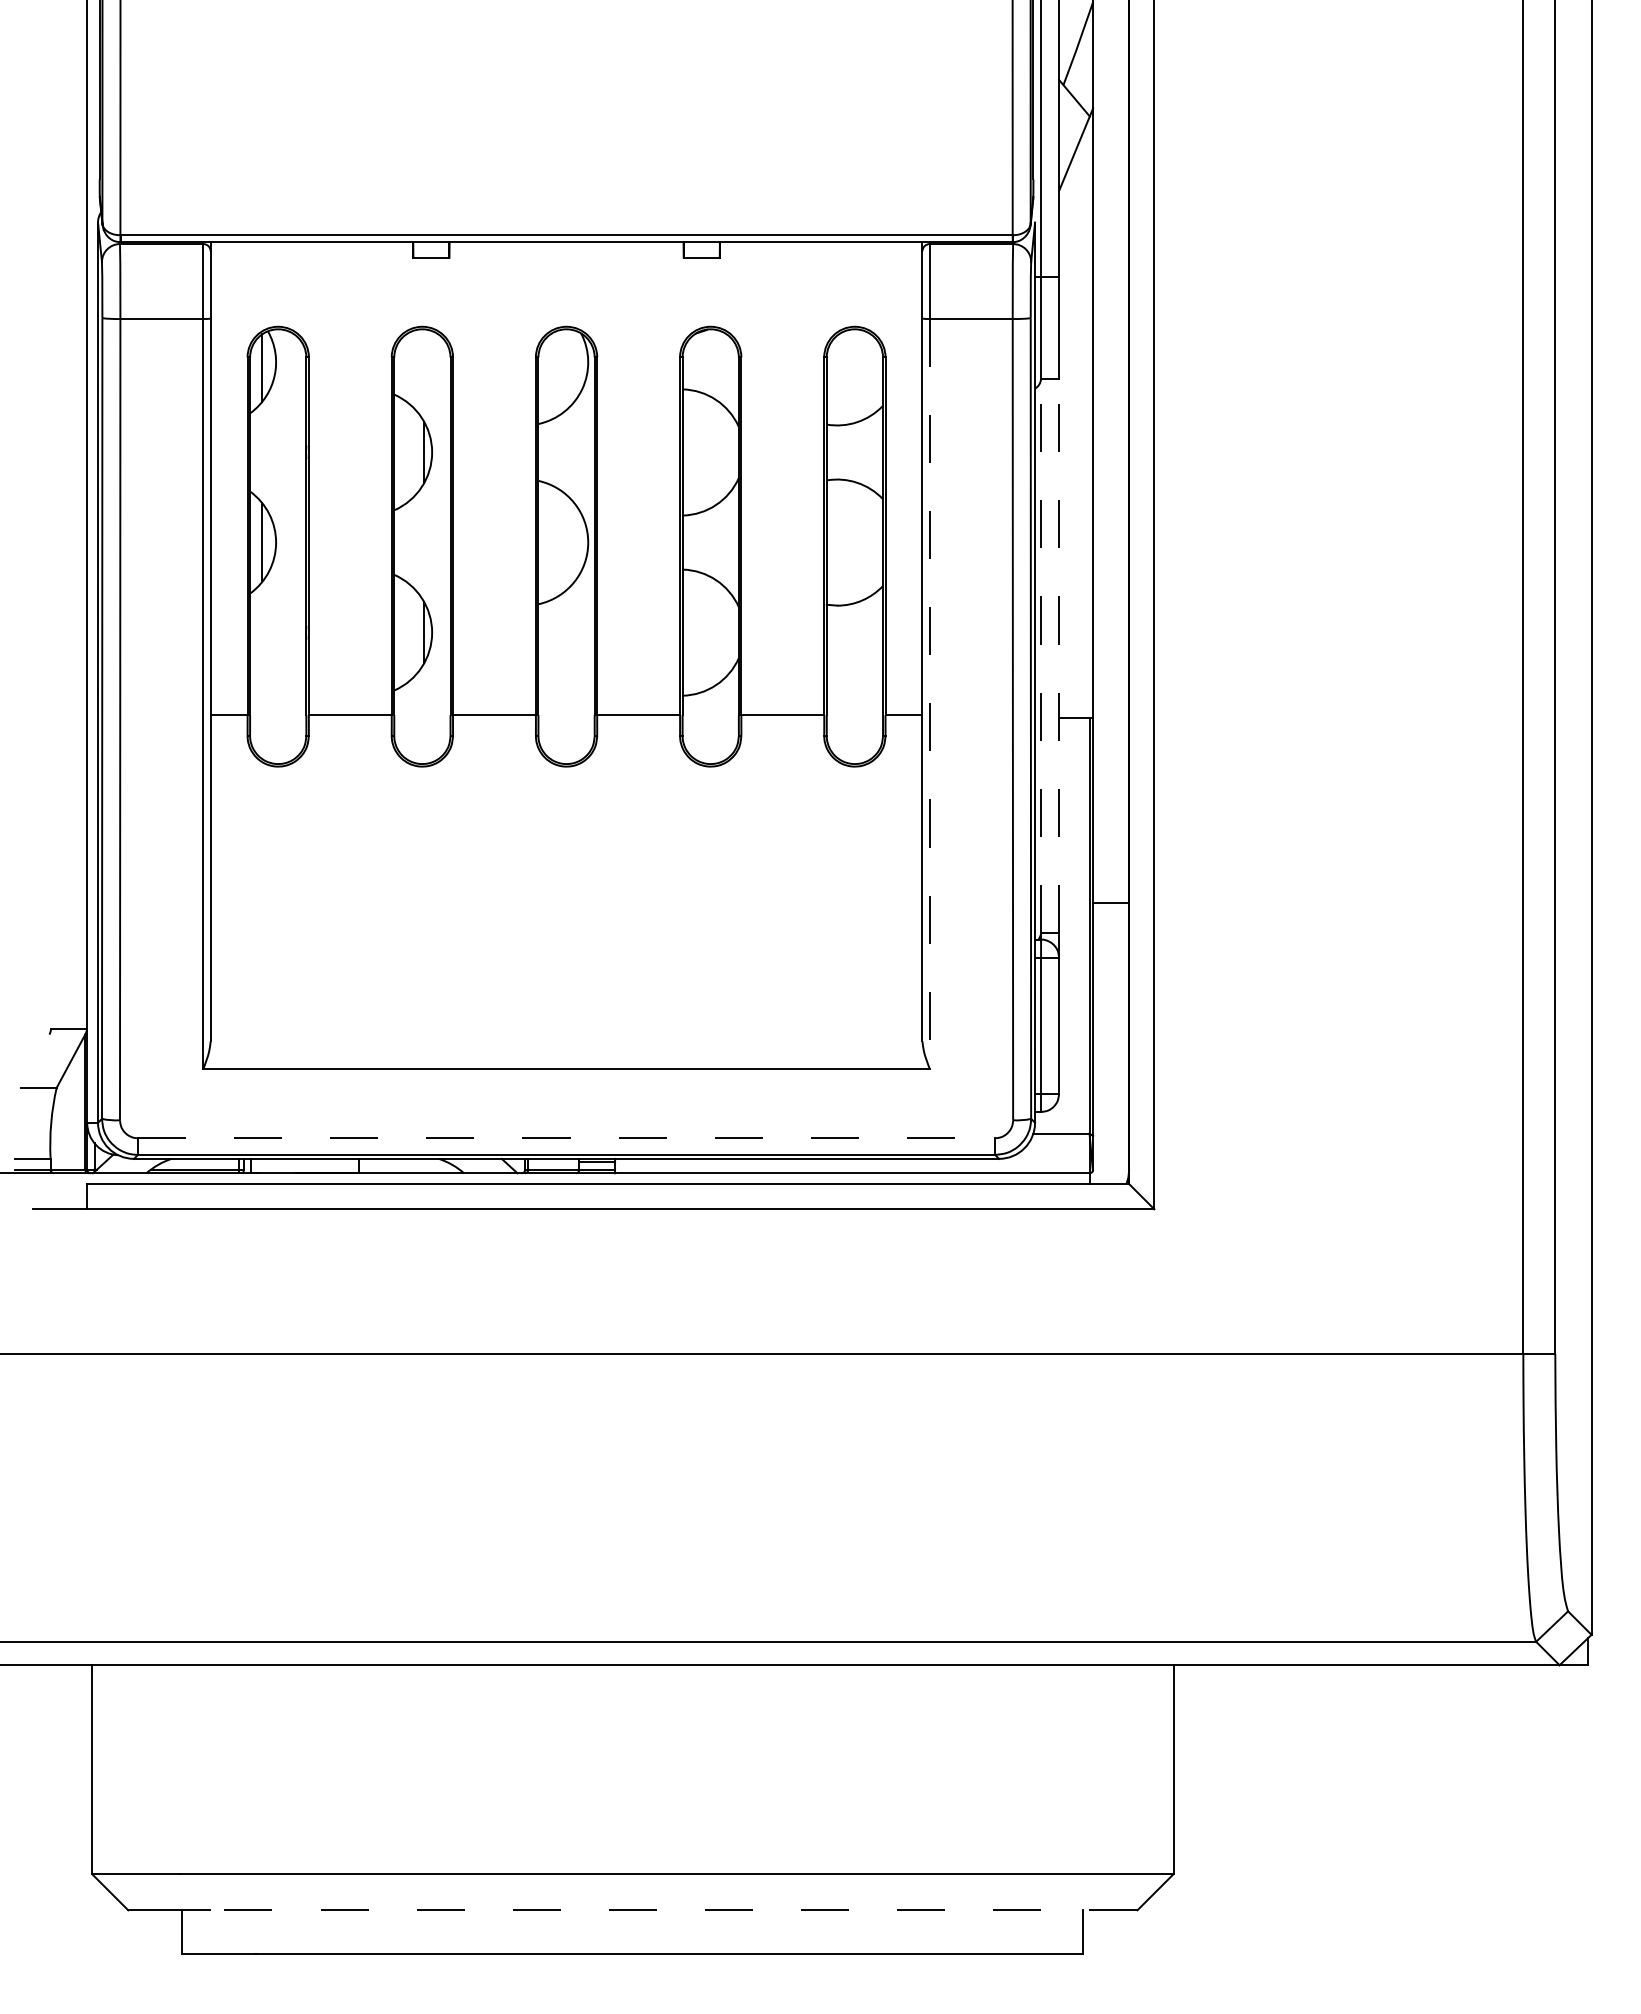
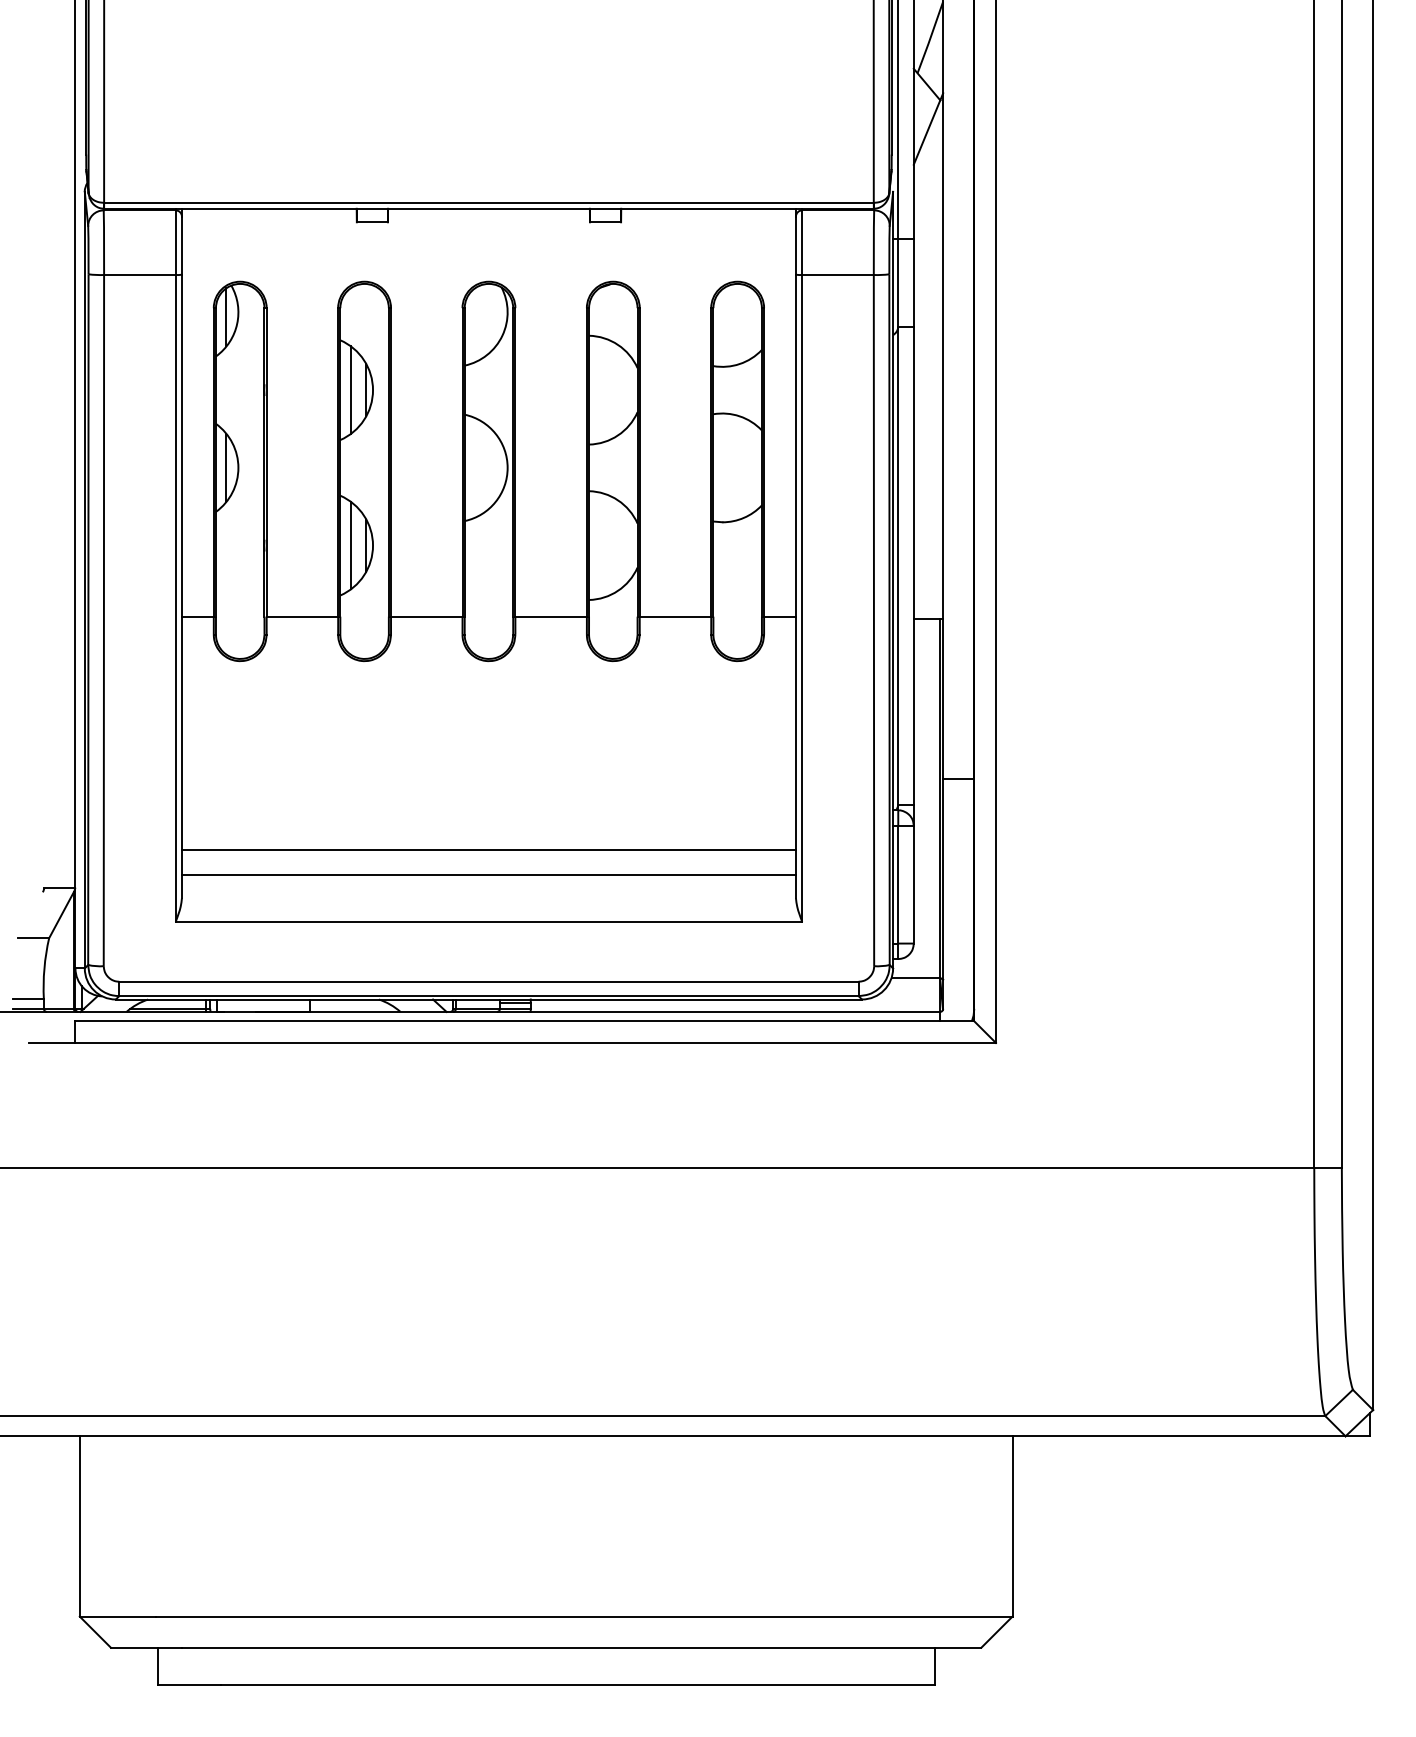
line: (406, 452) -> (350, 390), added
line: (406, 632) -> (350, 545), added
line: (1041, 655) -> (898, 565), dashed -> solid
line: (1059, 655) -> (914, 565), dashed -> solid
line: (929, 693) -> (802, 598), dashed -> solid
line: (566, 985) -> (488, 849), added
line: (566, 1014) -> (488, 874), added
line: (566, 1138) -> (488, 981), dashed -> solid
line: (673, 1910) -> (581, 1647), dashed -> solid

